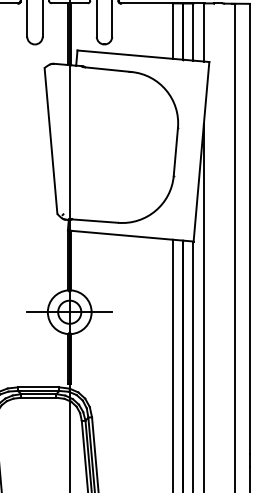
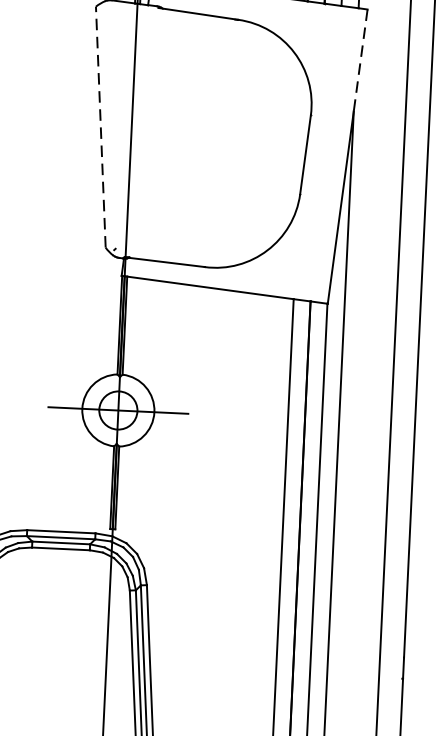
line: (206, 93) -> (360, 61), solid -> dashed
line: (50, 140) -> (100, 126), solid -> dashed

